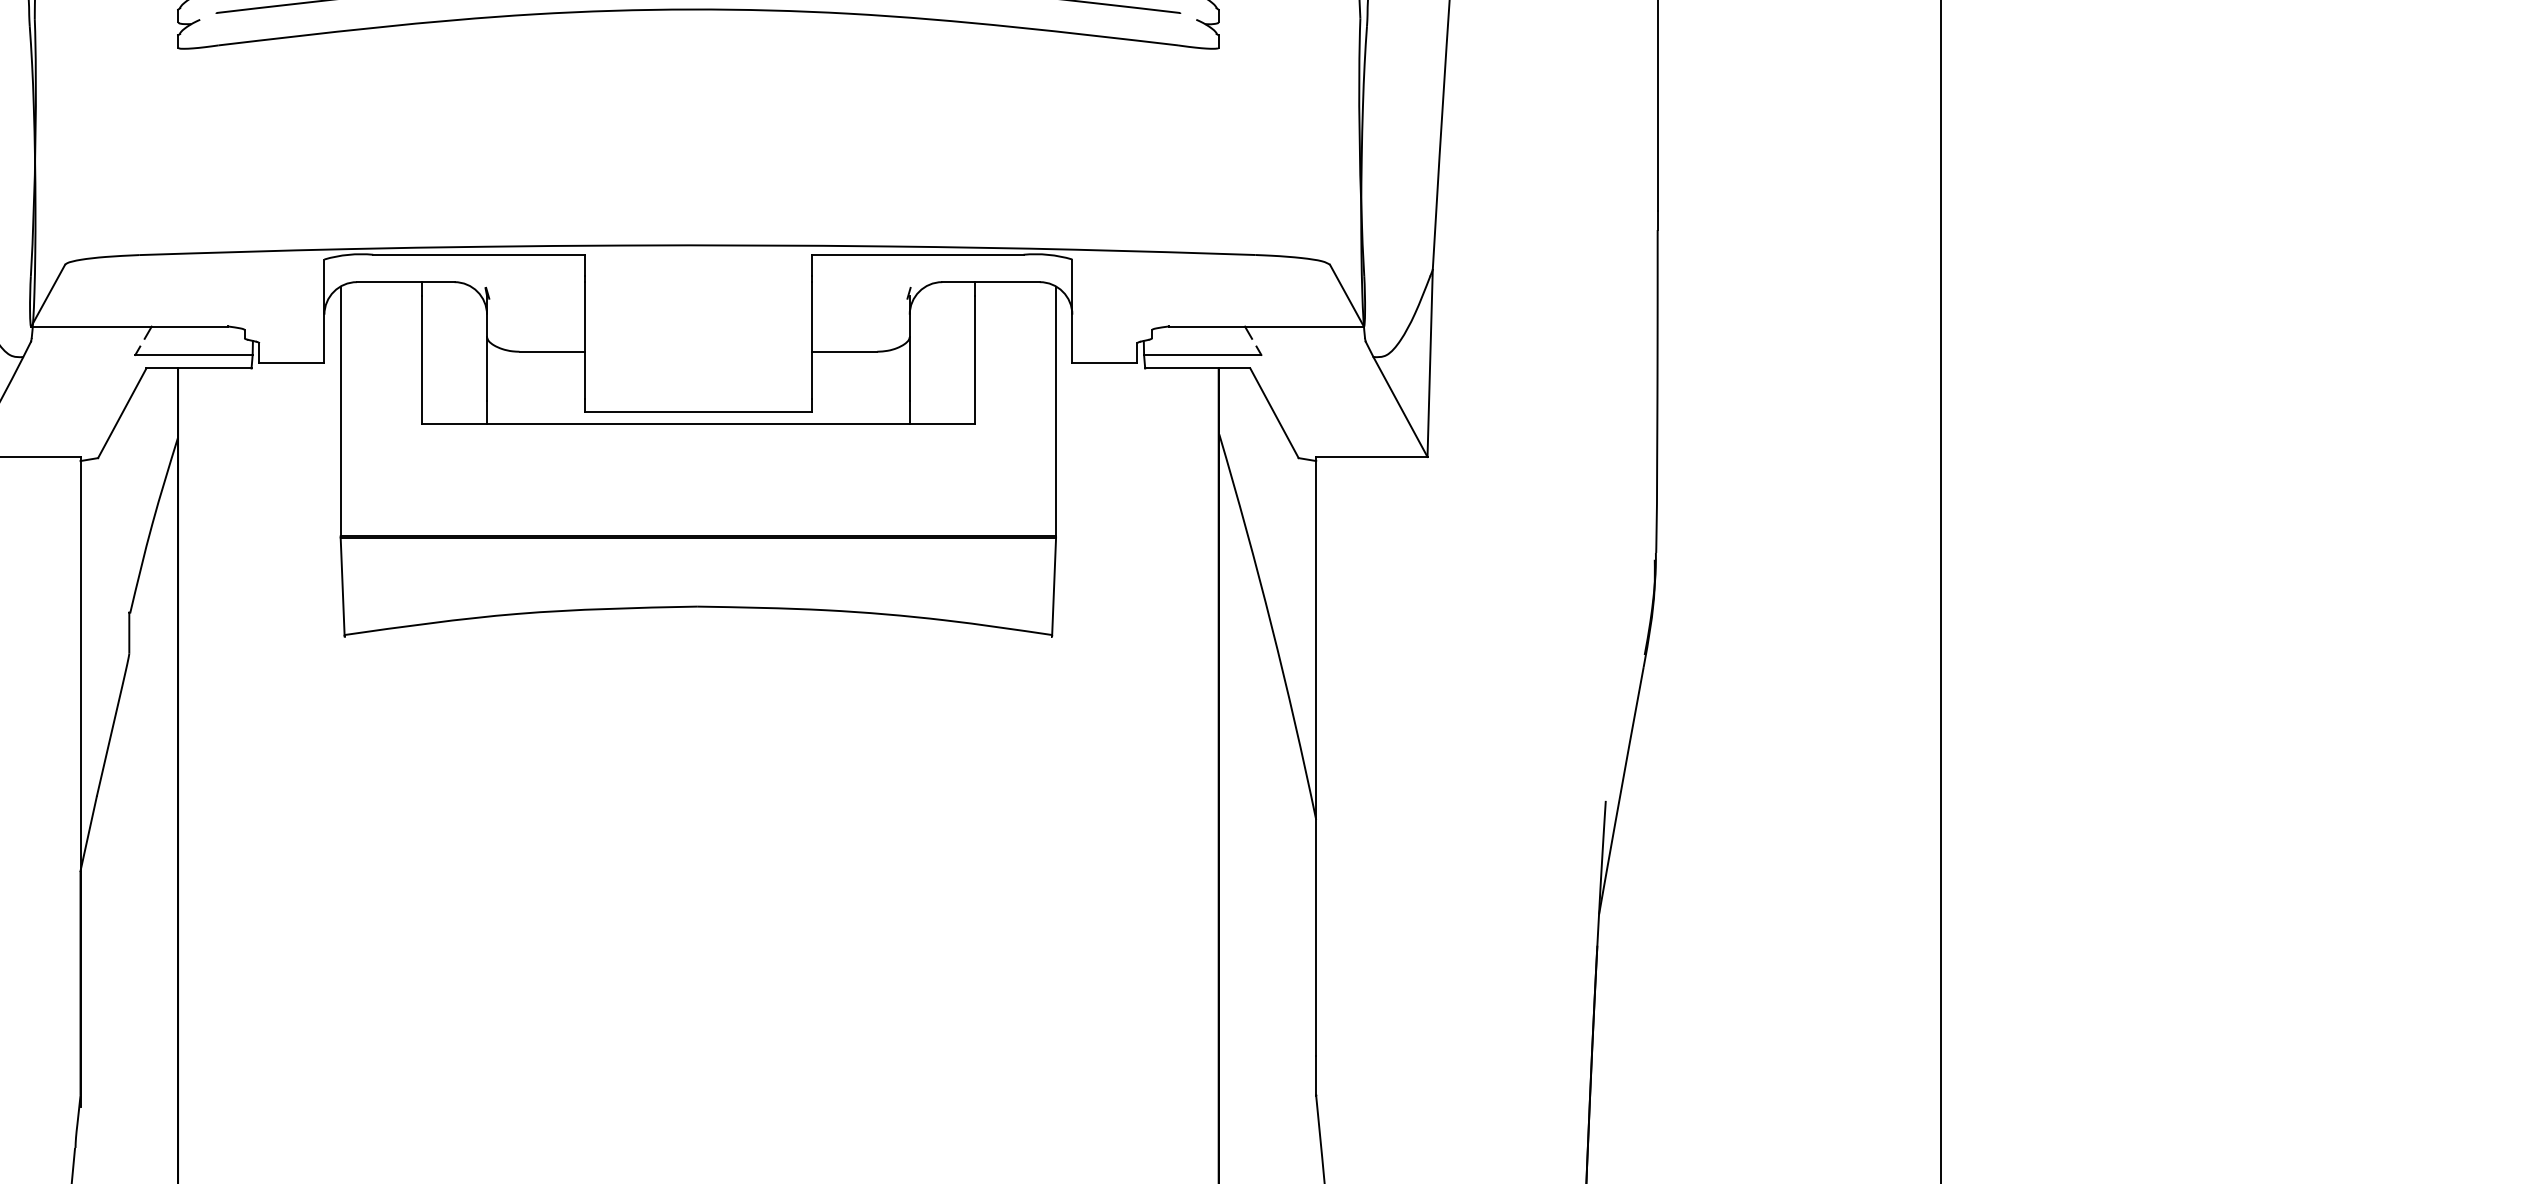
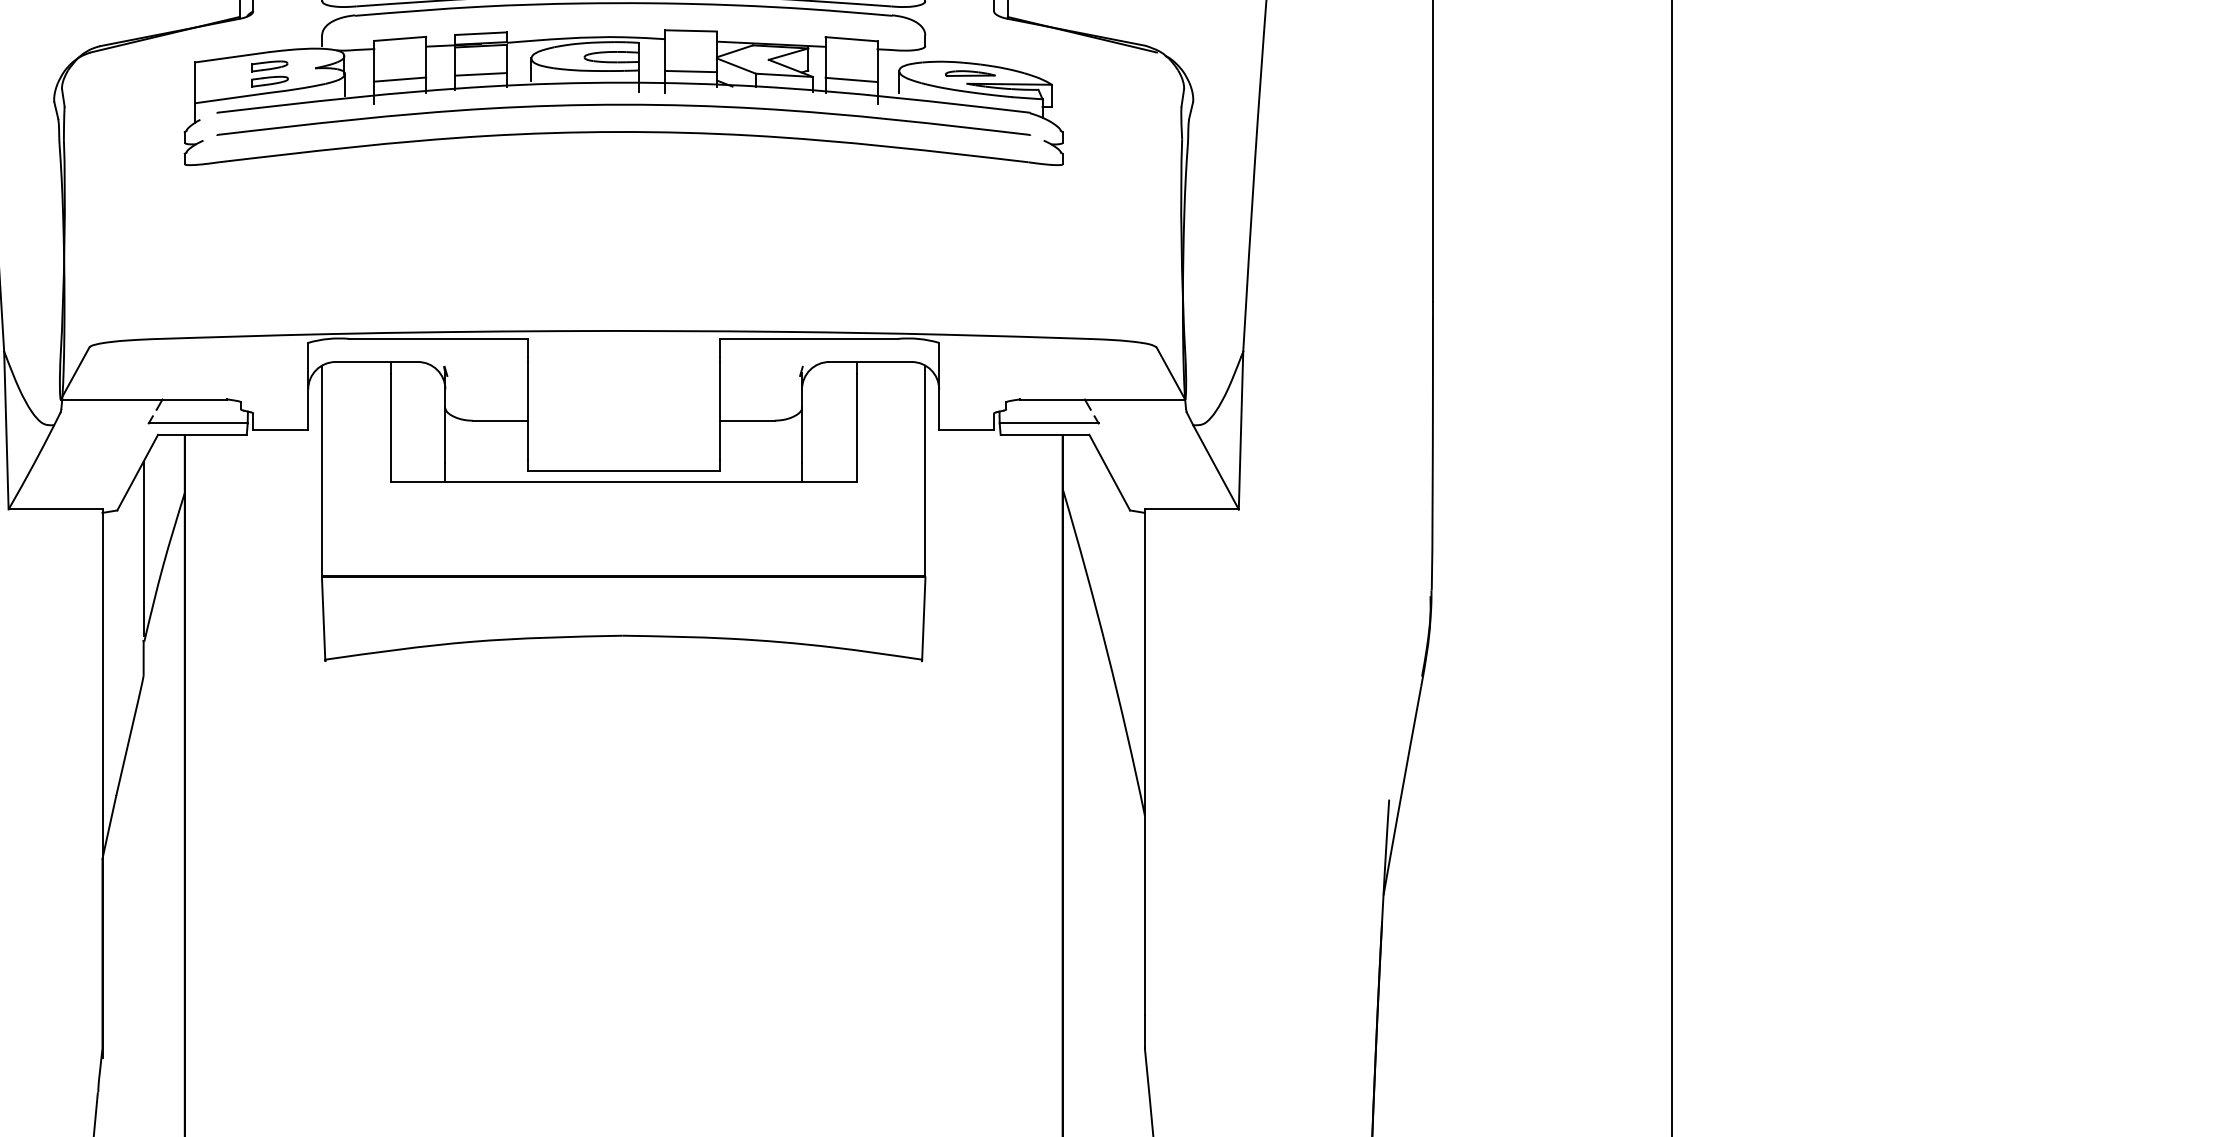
line: (129, 503) -> (143, 548), added

